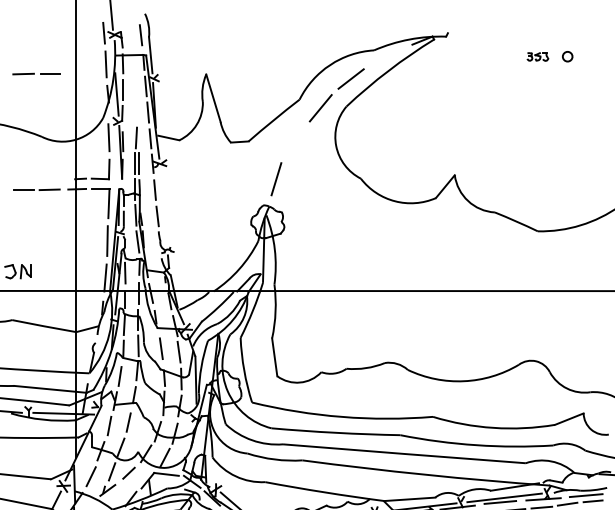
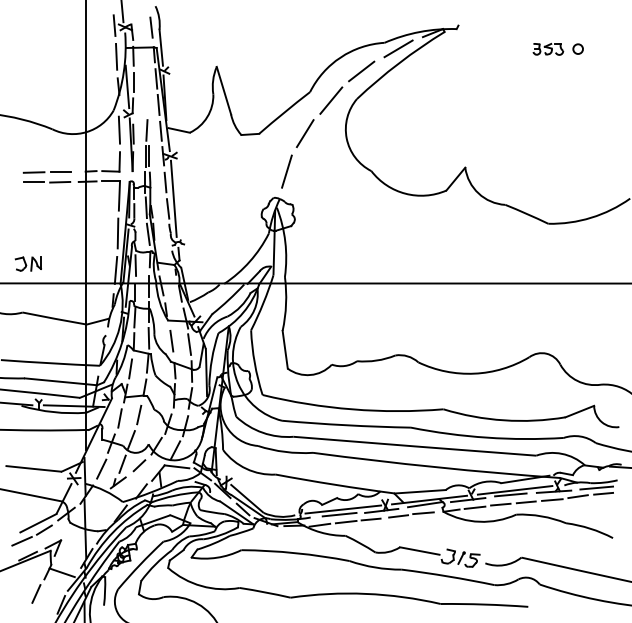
line: (388, 56) -> (398, 48), added
part: (538, 57) -> (548, 49), size x1.43
line: (35, 74) -> (45, 172), moved
line: (294, 141) -> (304, 133), added
line: (163, 206) -> (173, 198), added

